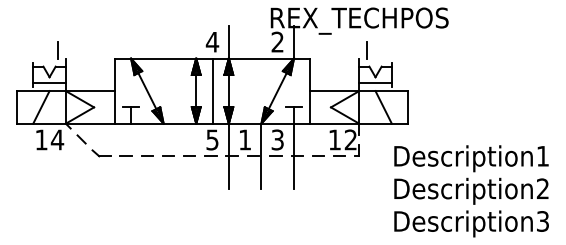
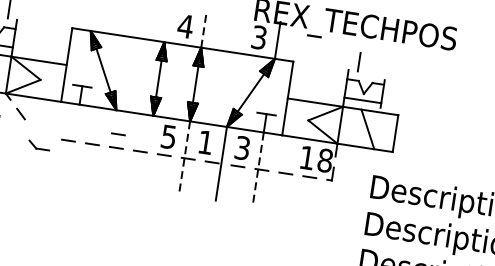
line: (228, 41) -> (203, 28), solid -> dashed
text: (277, 42) -> (258, 37), 2 -> 3
line: (212, 90) -> (177, 81), removed
text: (350, 139) -> (324, 160), 12 -> 18
line: (168, 143) -> (118, 133), added
part: (101, 153) -> (39, 145), moved
line: (228, 156) -> (184, 158), solid -> dashed
line: (294, 156) -> (258, 169), solid -> dashed

